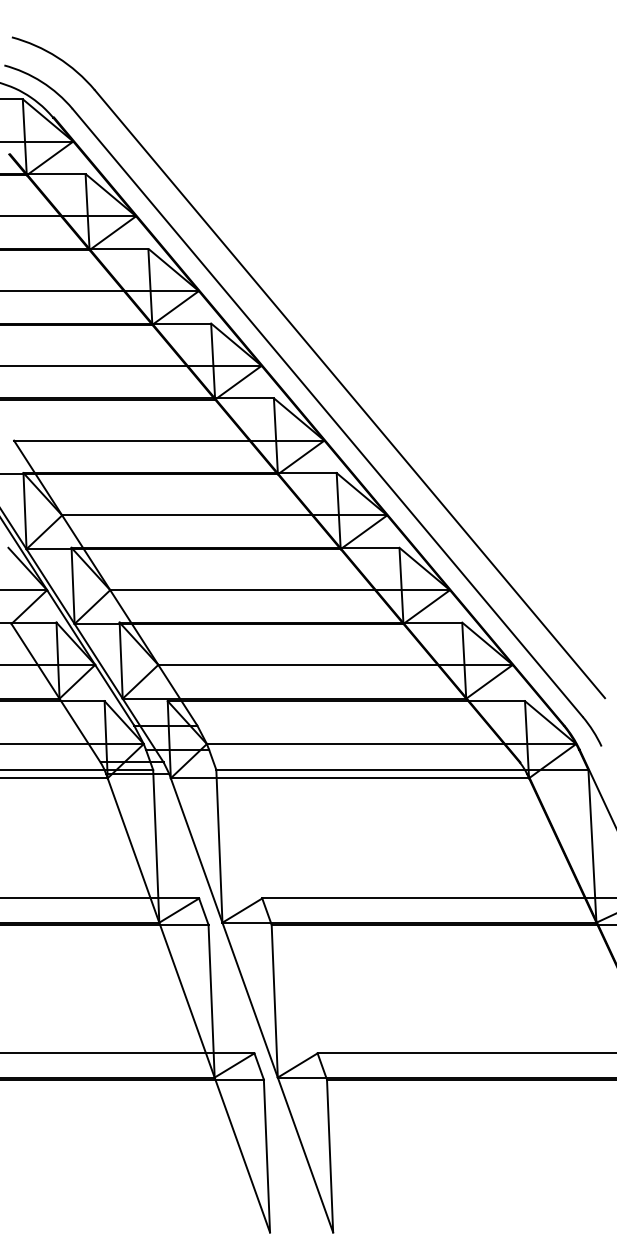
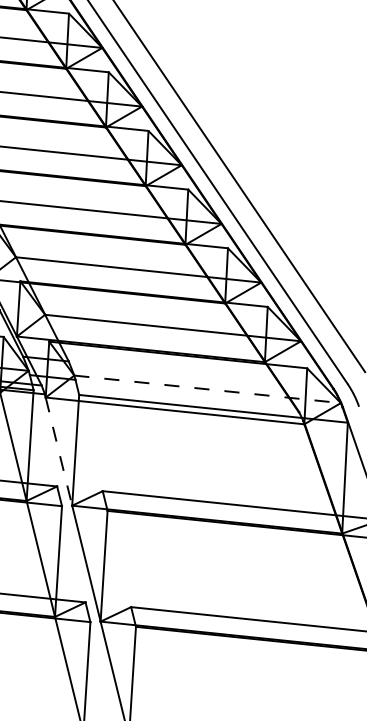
line: (391, 744) -> (207, 389), solid -> dashed
line: (196, 850) -> (58, 451), solid -> dashed

